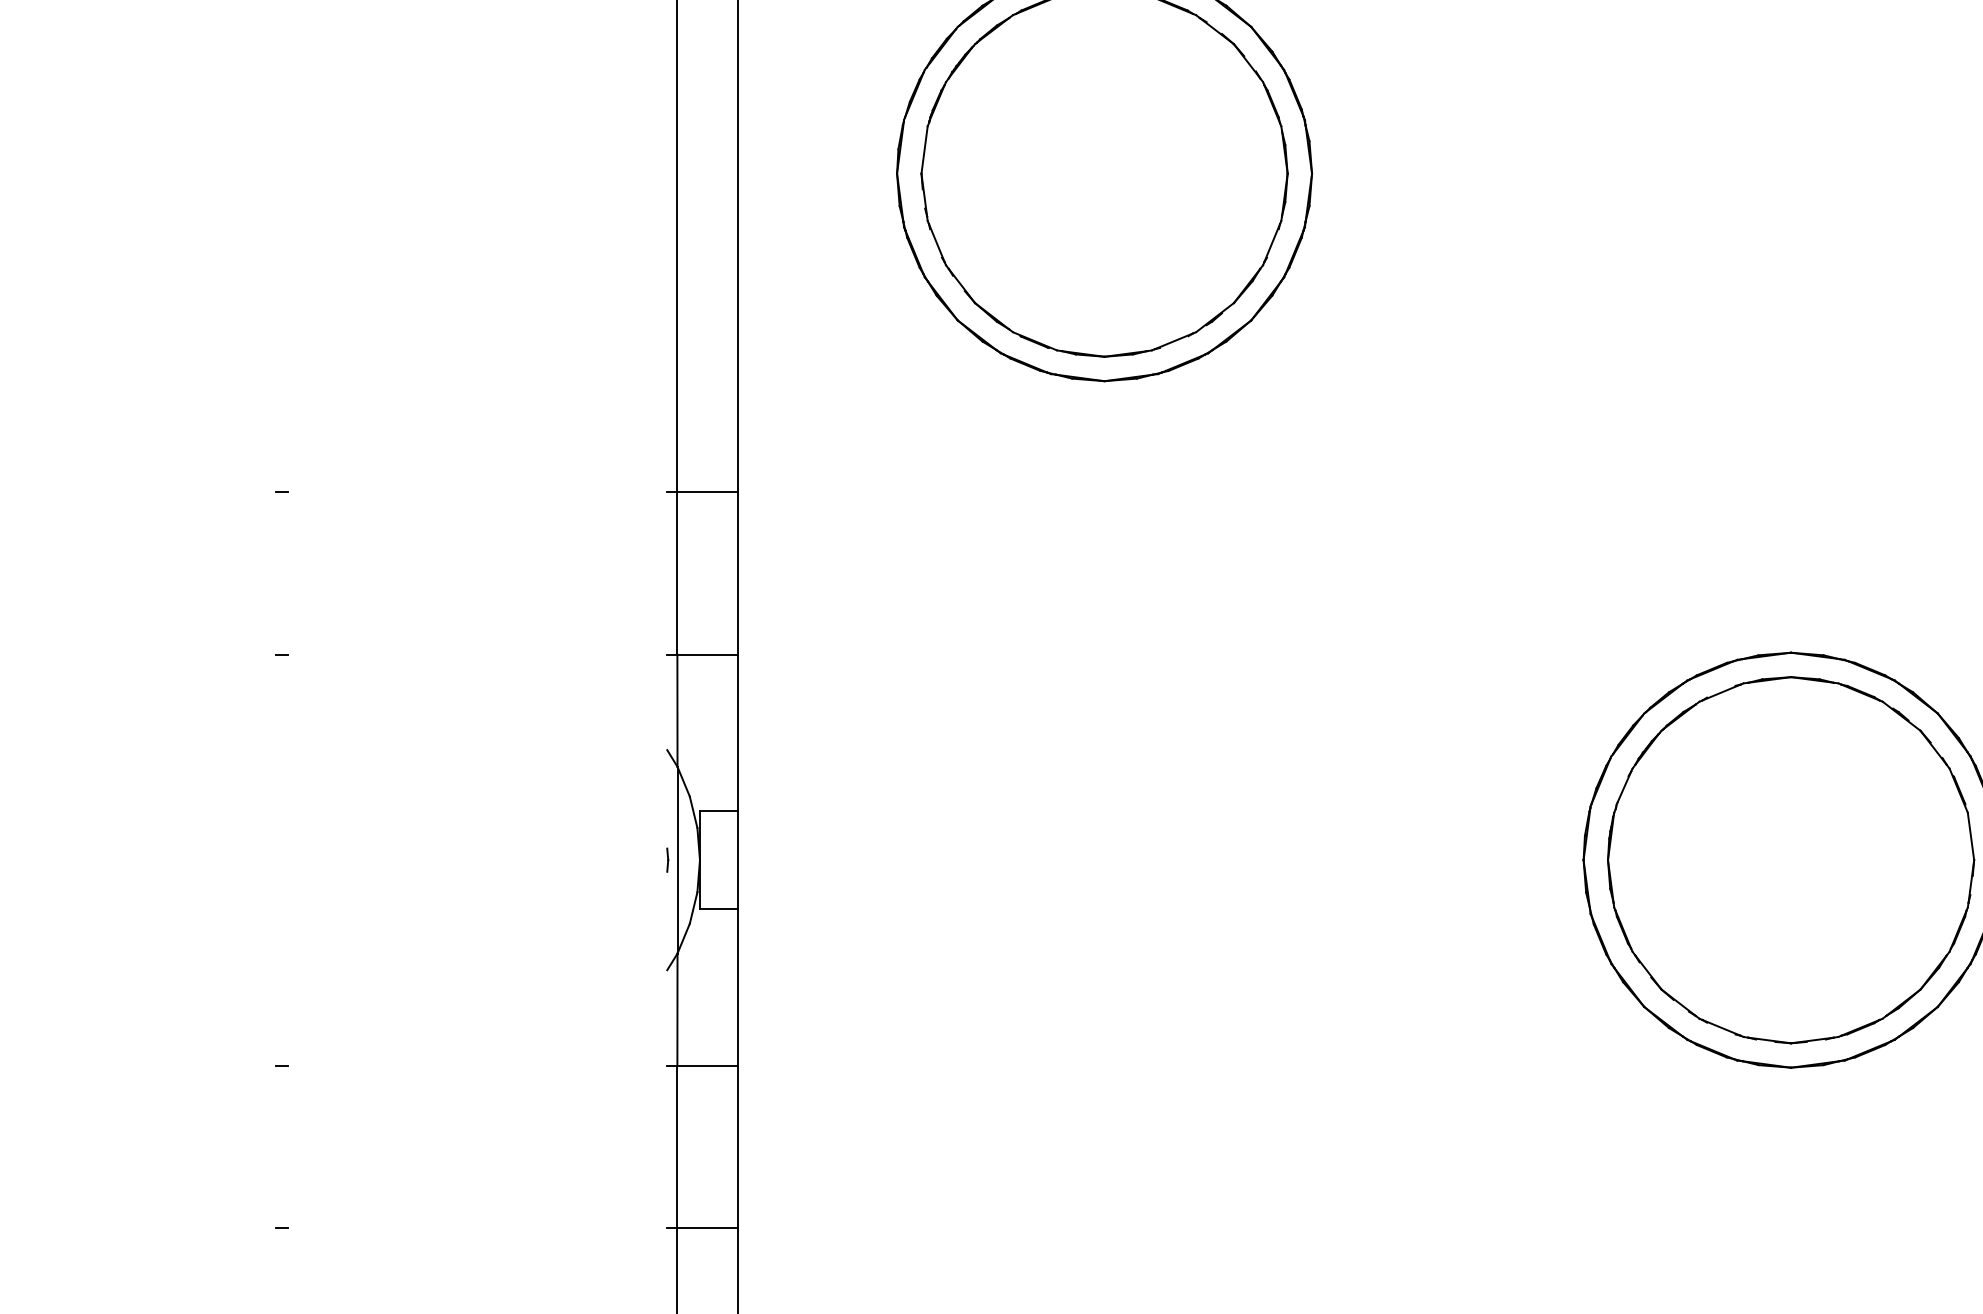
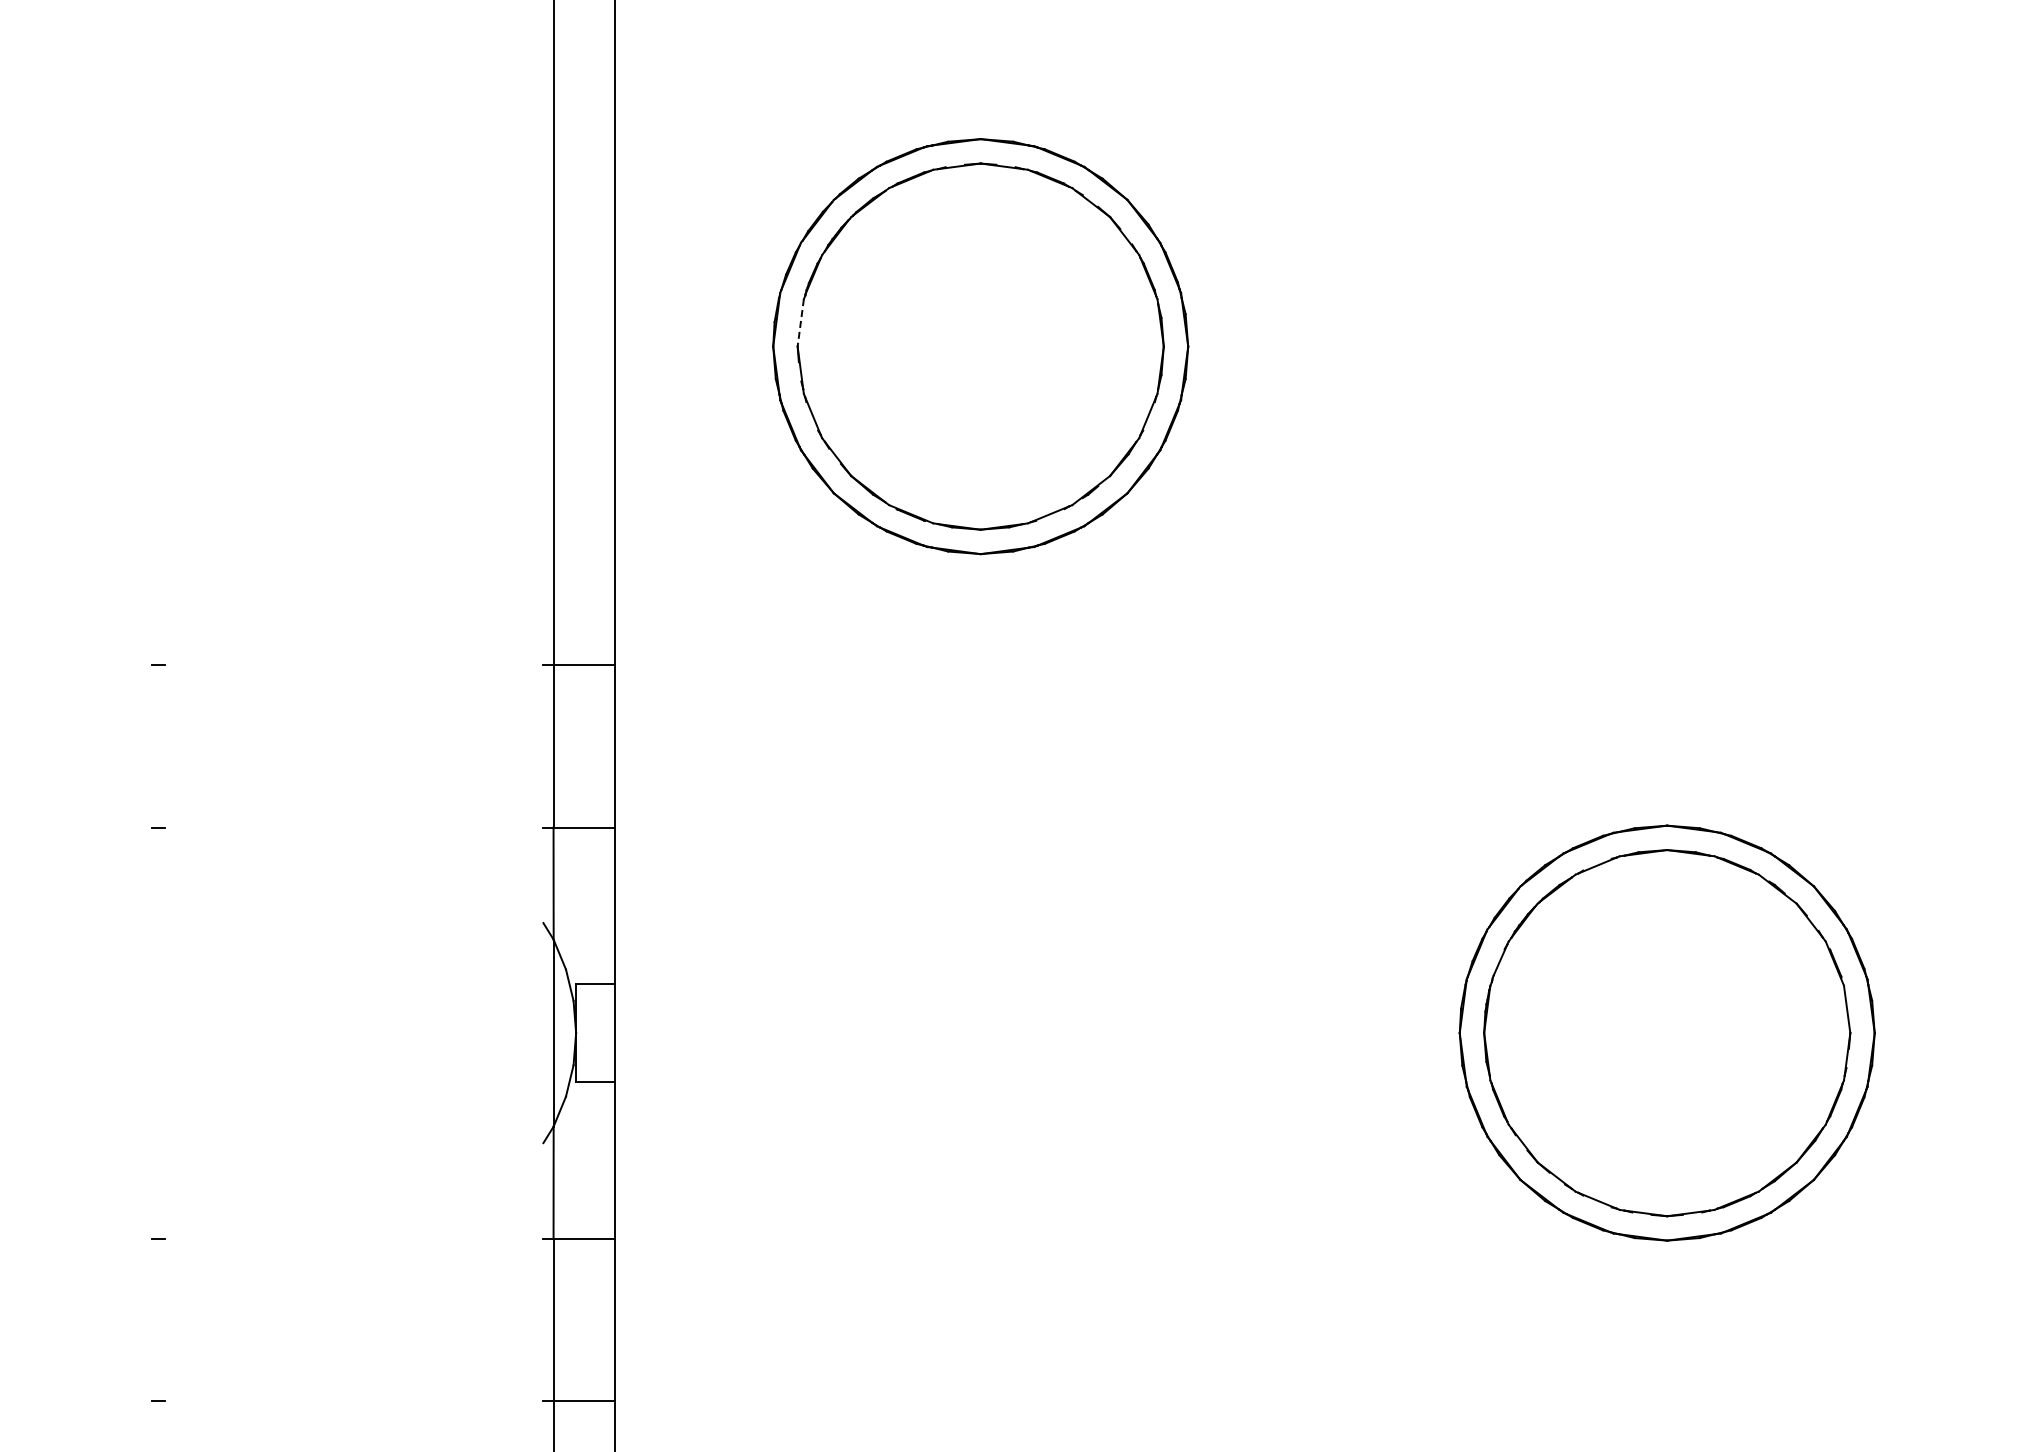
line: (924, 149) -> (800, 322), solid -> dashed
line: (667, 859) -> (543, 1032), removed

